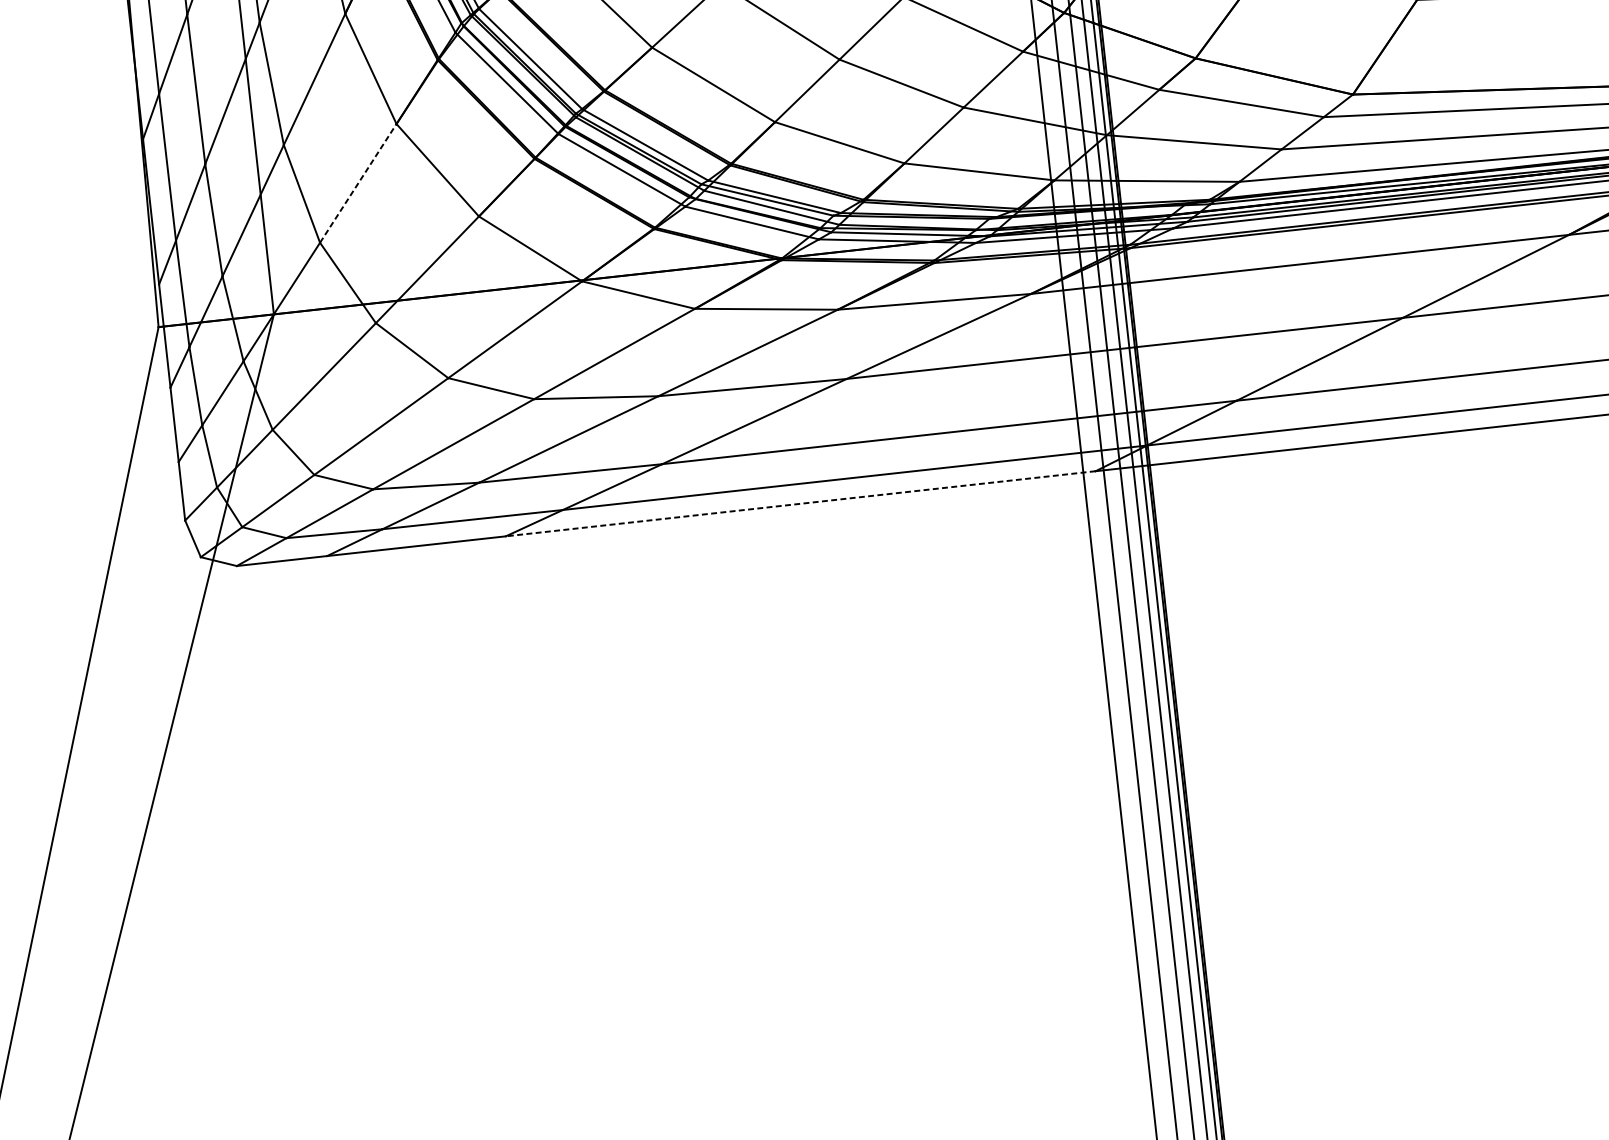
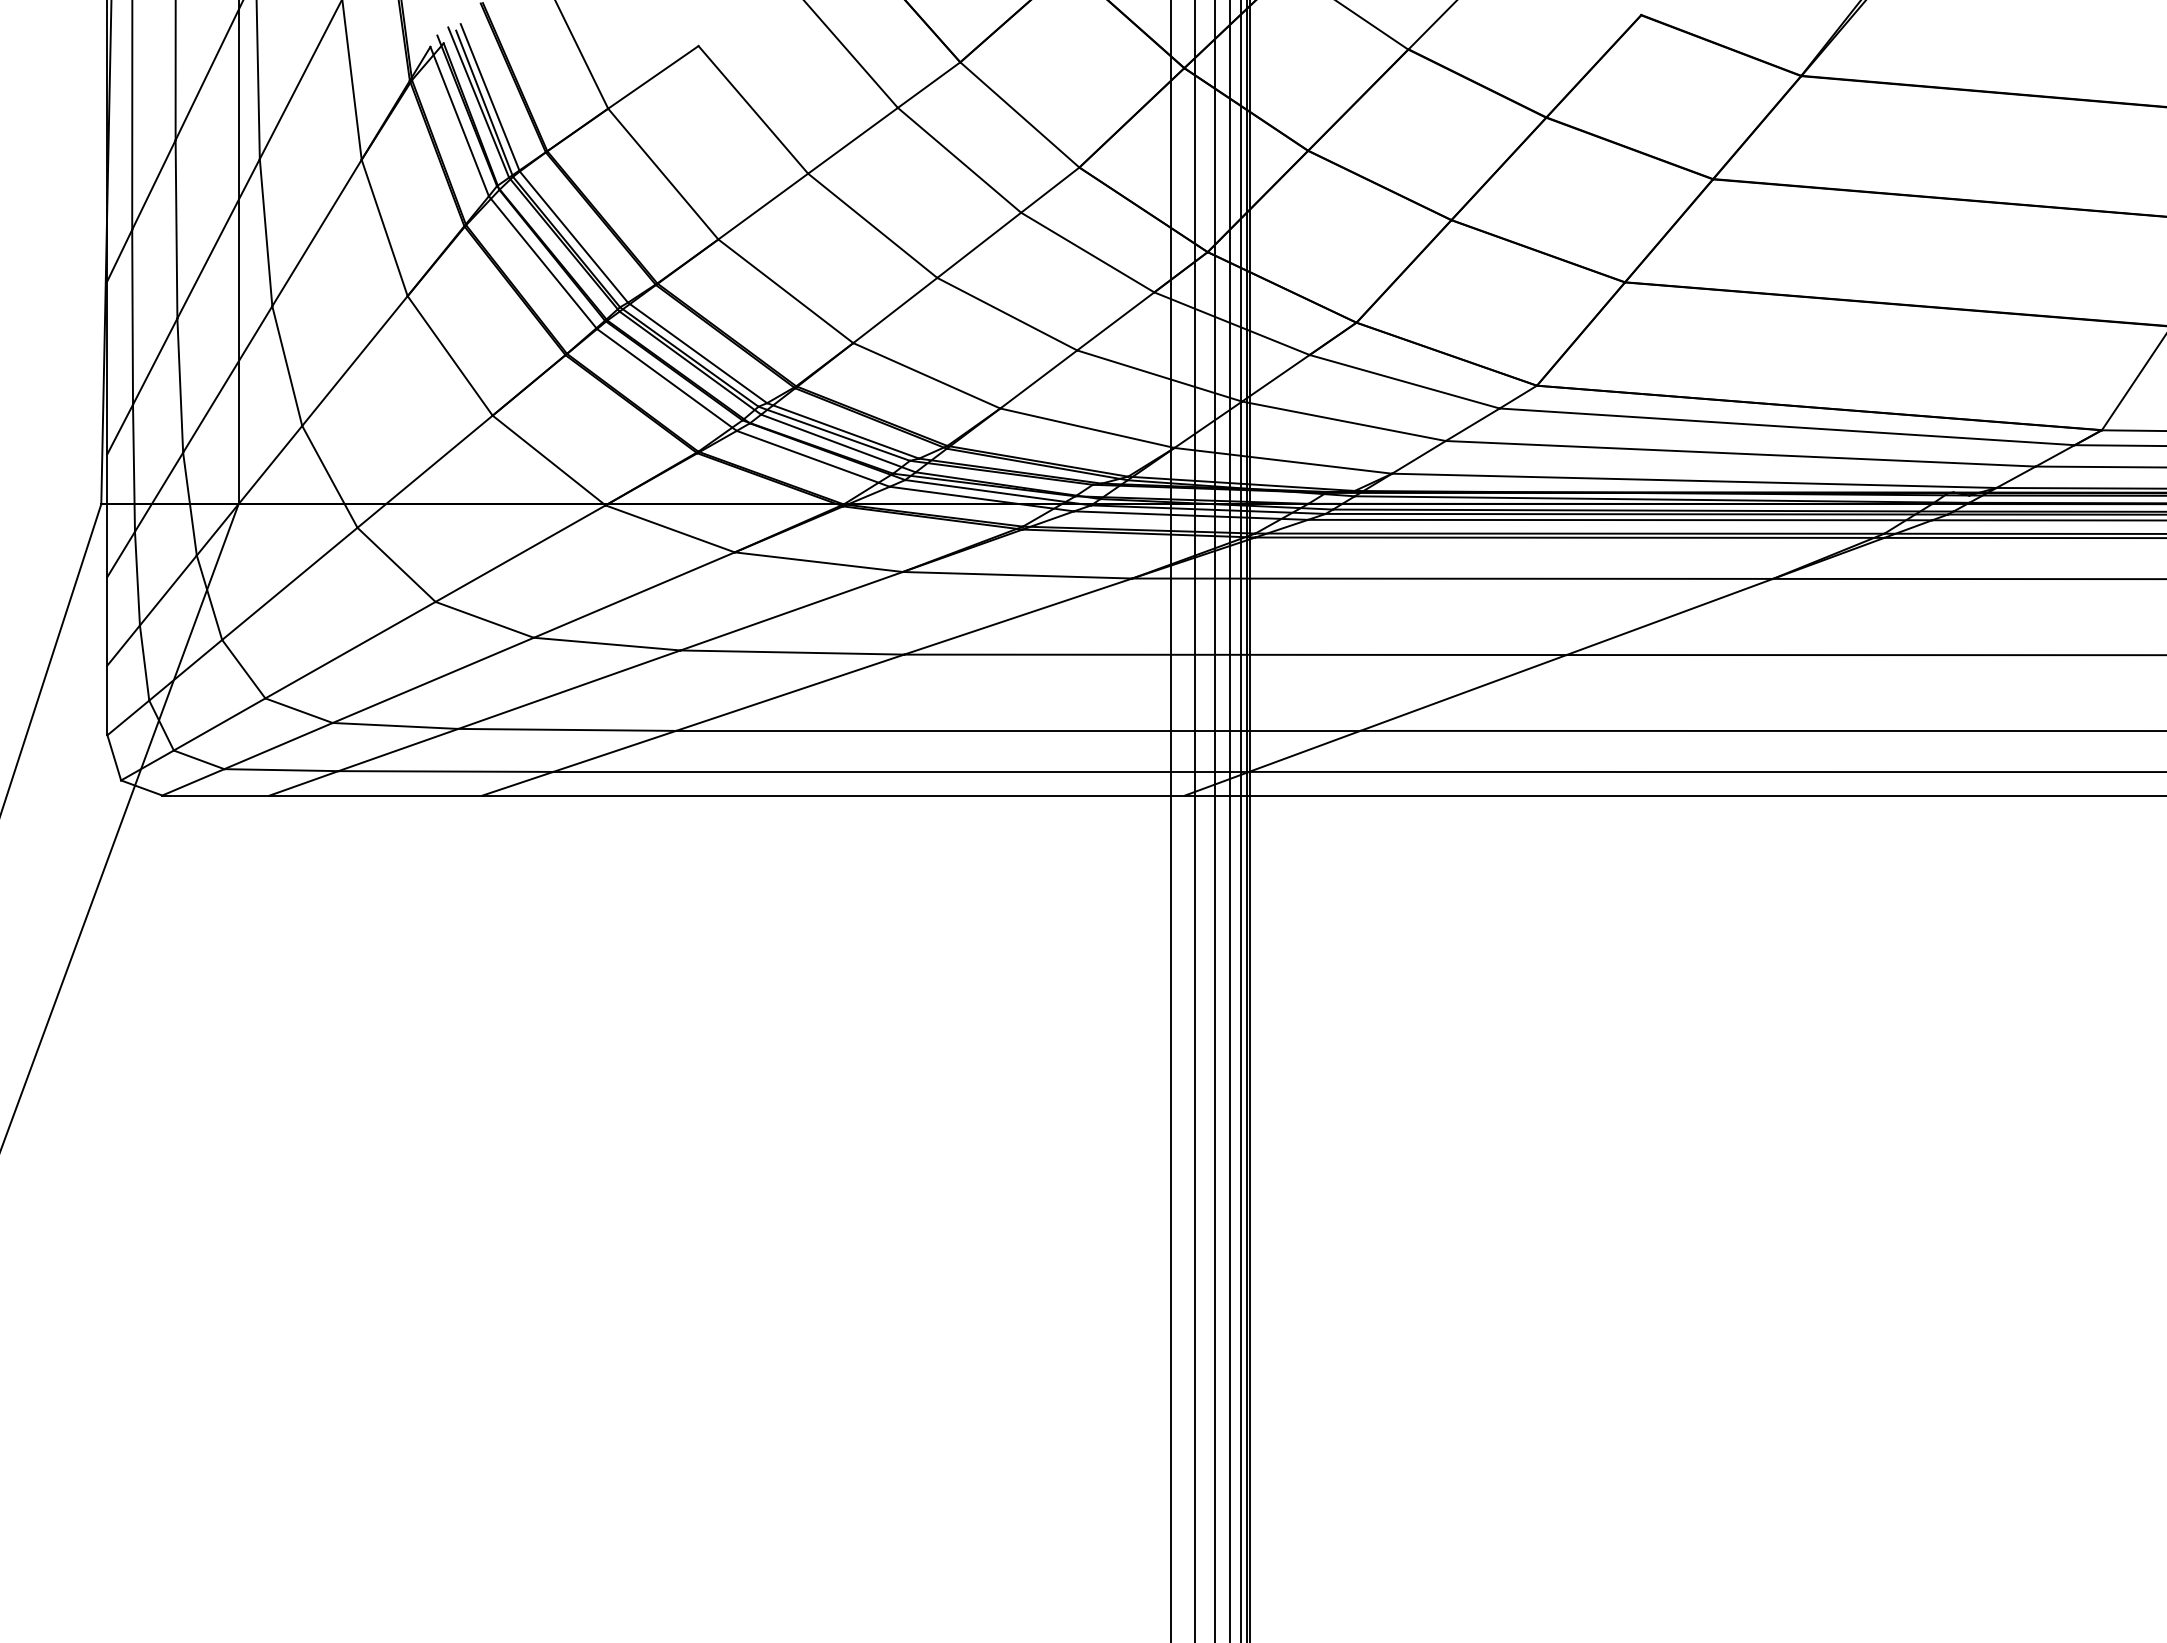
line: (357, 183) -> (354, 361), dashed -> solid
line: (800, 503) -> (833, 795), dashed -> solid

